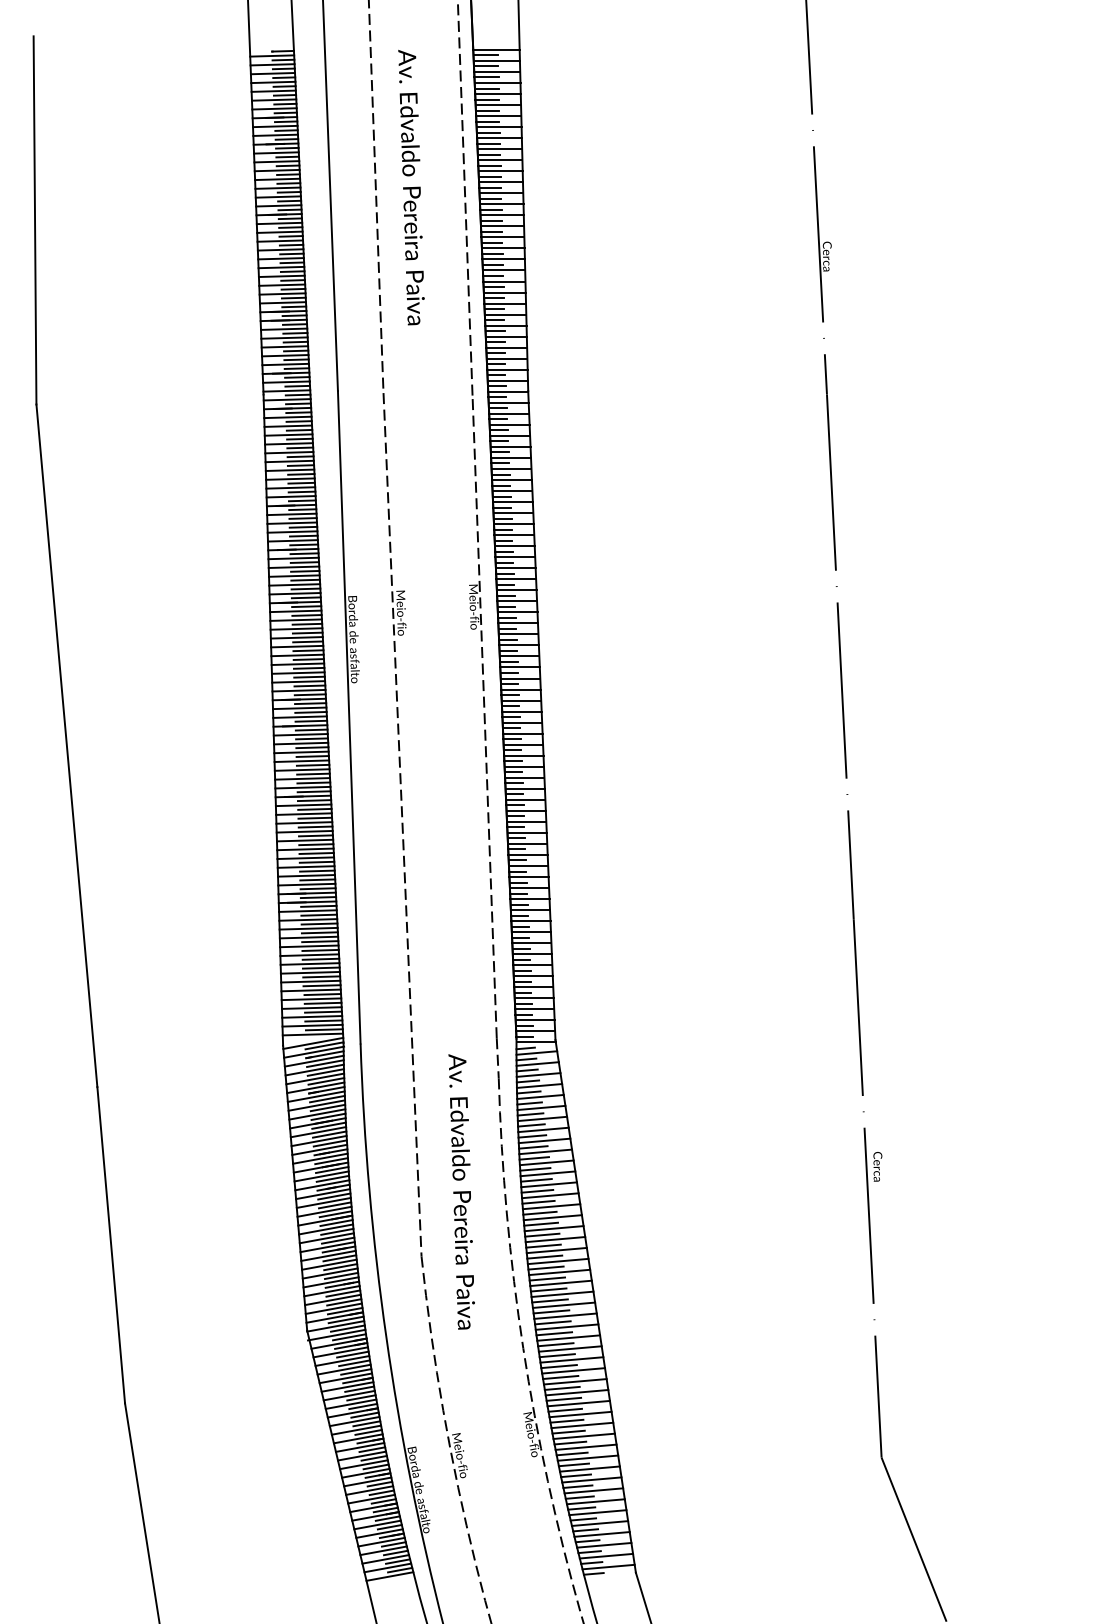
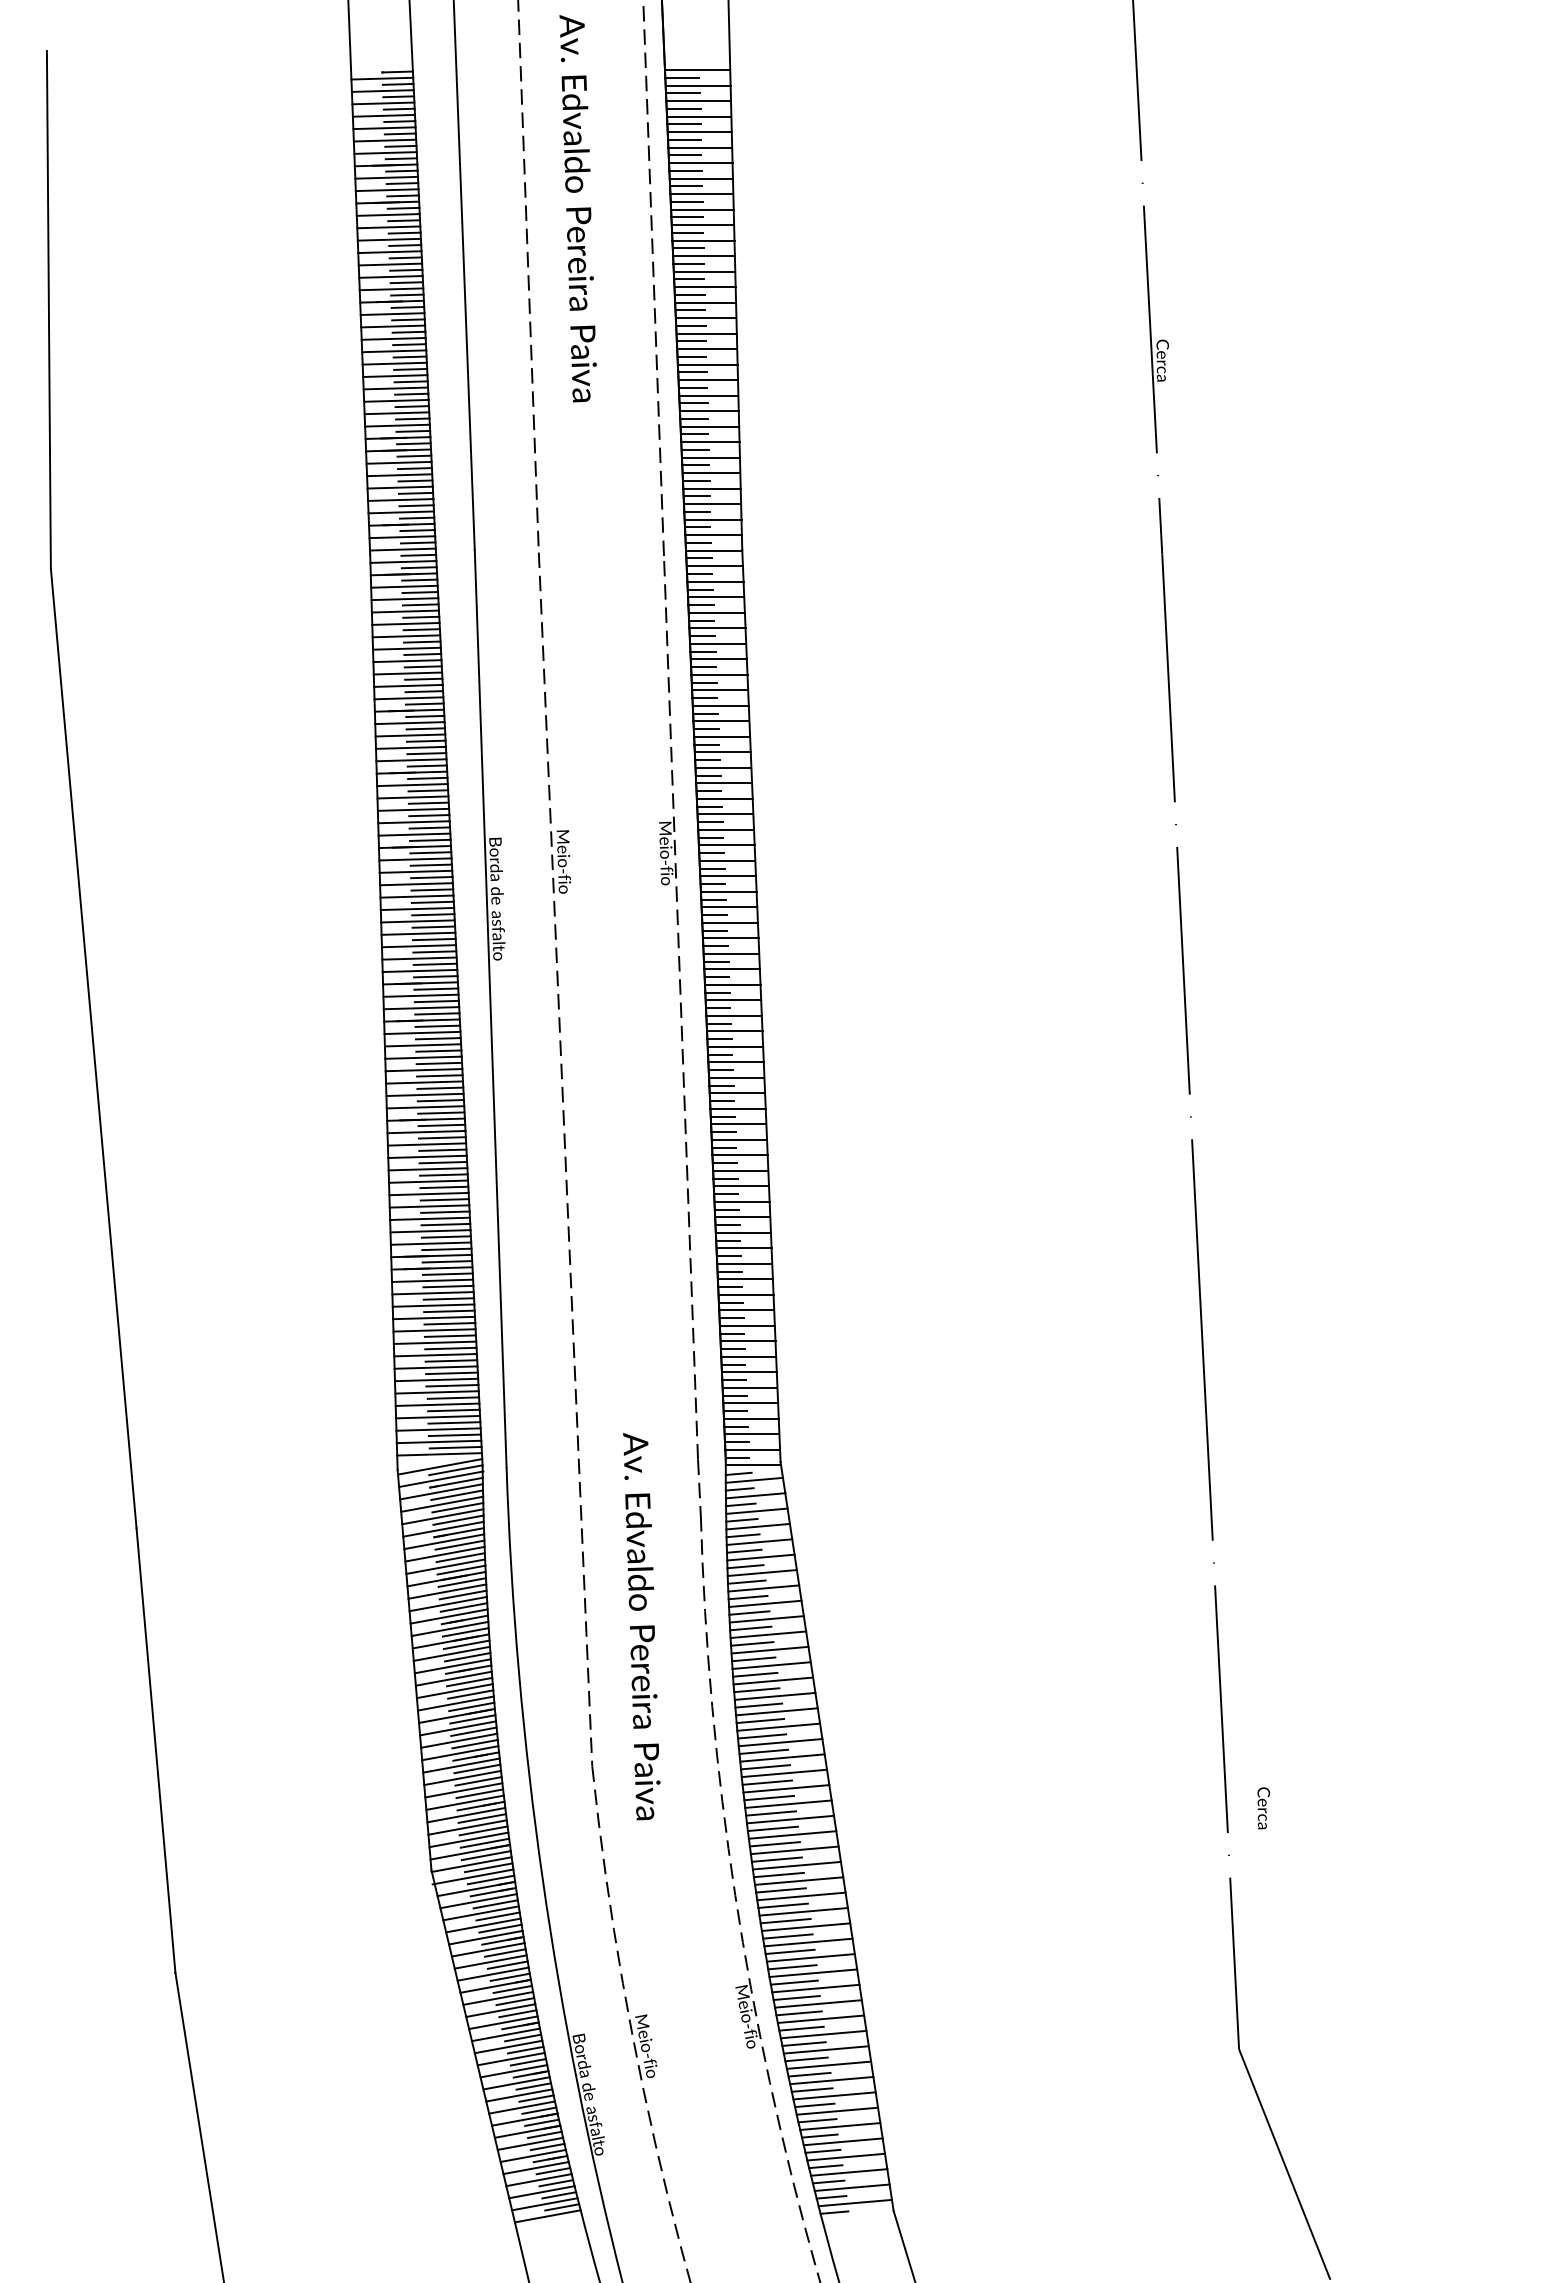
text: (411, 187) -> (577, 208), moved
text: (877, 1166) -> (1263, 1808), moved
text: (461, 1191) -> (641, 1626), moved

